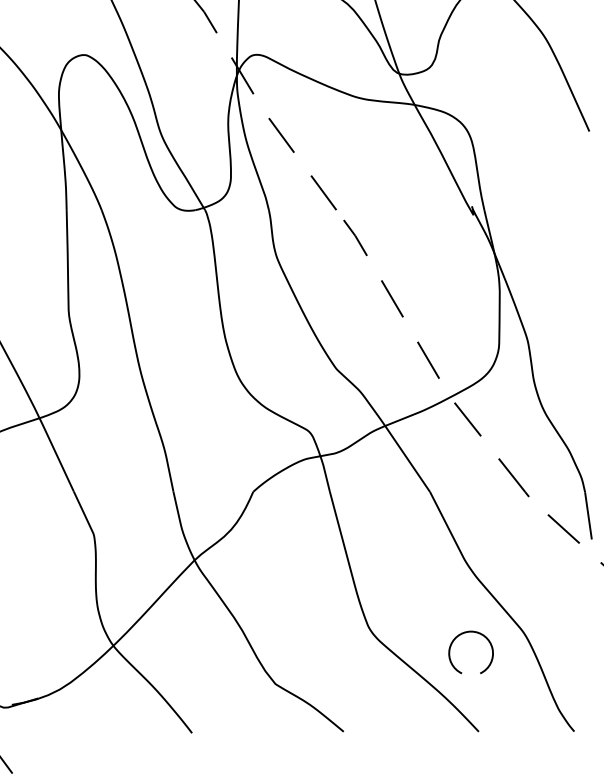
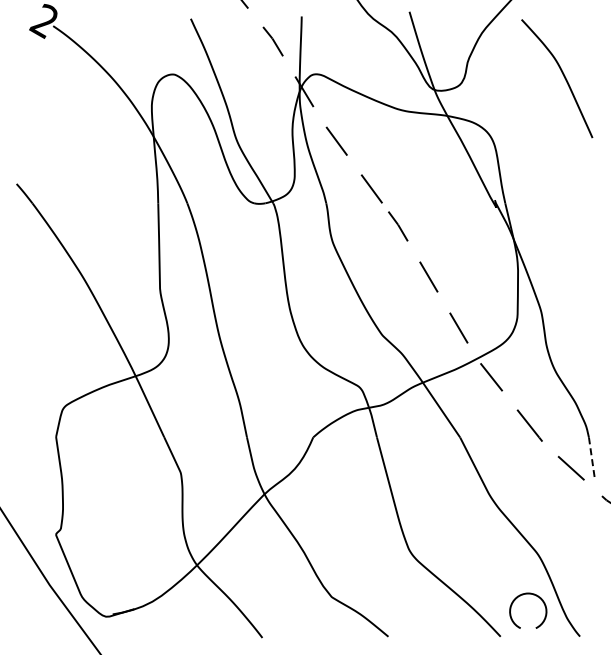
line: (588, 516) -> (591, 457), solid -> dashed
arc: (465, 634) -> (523, 595), moved

